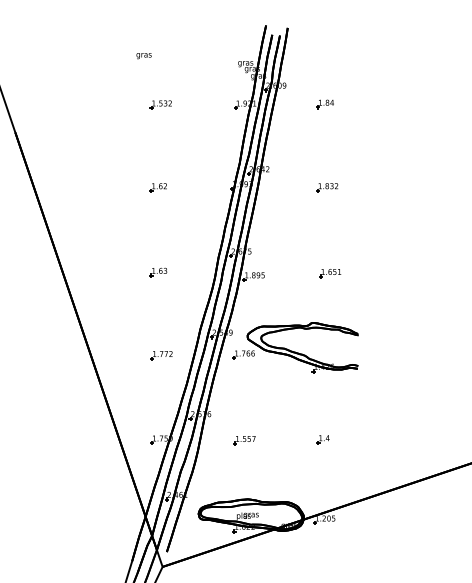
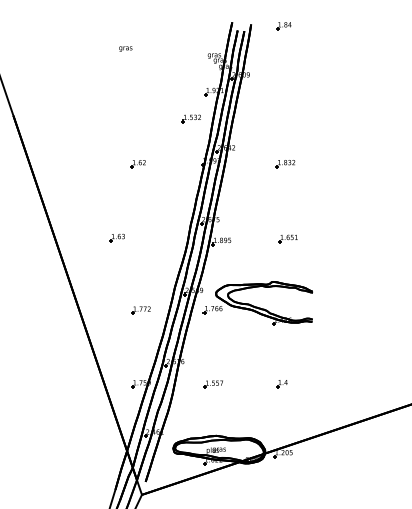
part: (159, 104) -> (190, 118), moved
part: (324, 104) -> (283, 26), moved
part: (157, 272) -> (116, 237), moved

